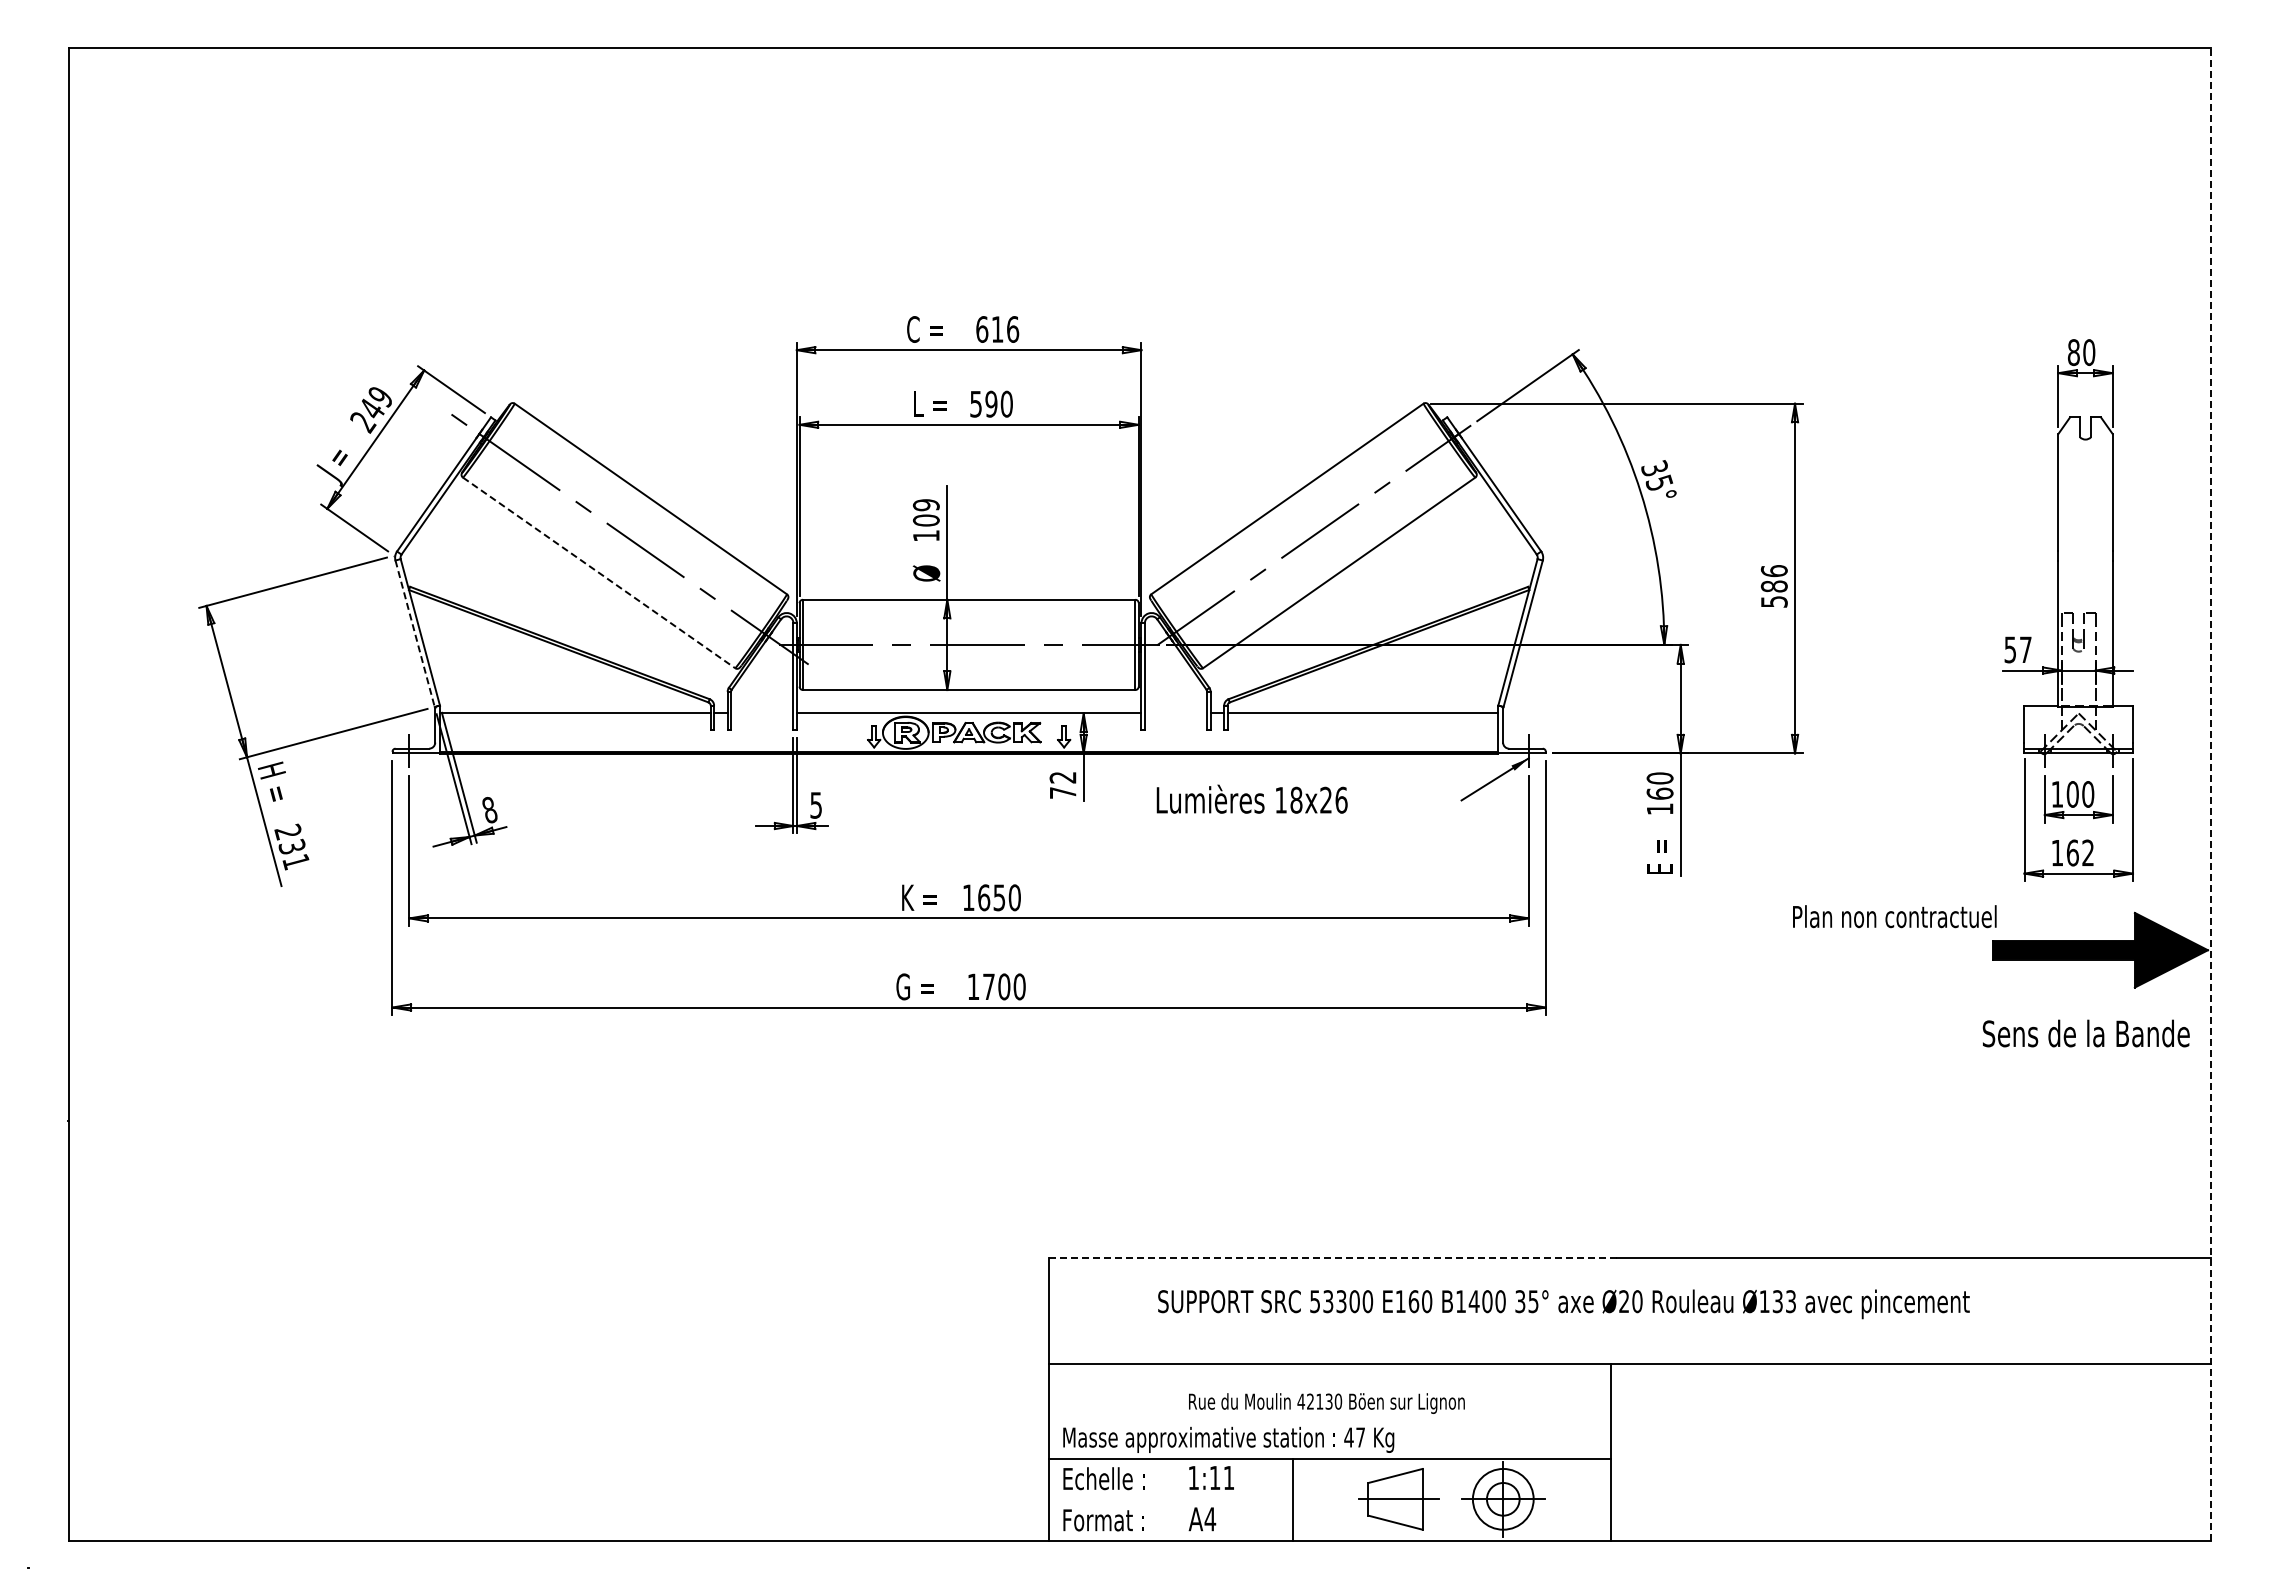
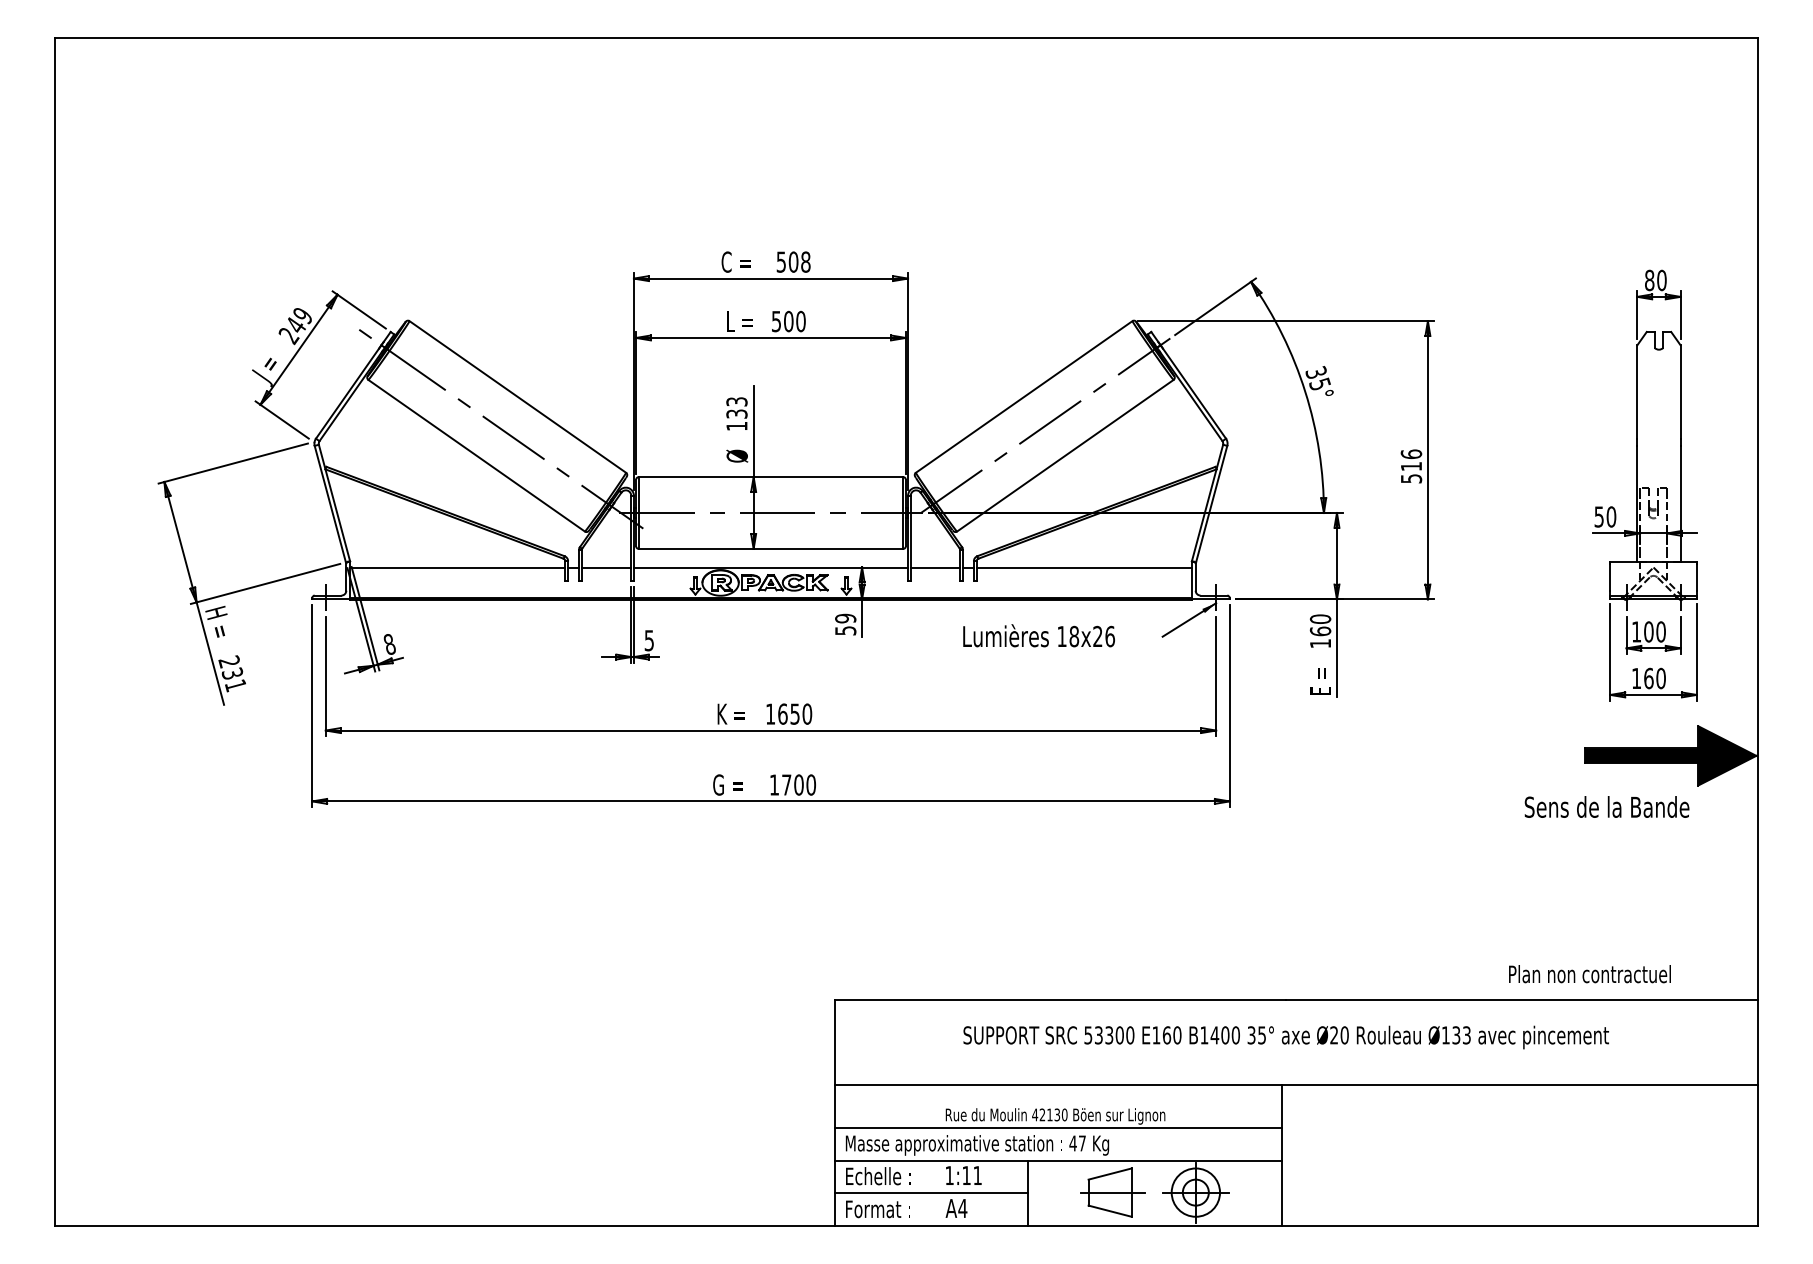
text: (997, 329) -> (793, 262), 616 -> 508
text: (991, 404) -> (788, 321), 590 -> 500
text: (925, 512) -> (736, 407), 109 -> 133
line: (599, 573) -> (476, 456), dashed -> solid
text: (1773, 586) -> (1410, 466), 586 -> 516
line: (415, 633) -> (330, 503), dashed -> solid
text: (2025, 649) -> (1611, 516), 57 -> 50
line: (762, 713) -> (606, 567), added
line: (1175, 713) -> (935, 567), added
text: (1062, 784) -> (845, 624), 72 -> 59
line: (2210, 794) -> (1758, 632), dashed -> solid
text: (1251, 798) -> (1038, 635), moved
text: (2088, 852) -> (1661, 678), 162 -> 160
text: (1894, 916) -> (1589, 974), moved
text: (2085, 1033) -> (1606, 806), moved
line: (1333, 1257) -> (1060, 1000), dashed -> solid
text: (1563, 1304) -> (1285, 1037), moved
line: (1330, 1418) -> (1058, 1128), added
line: (1170, 1500) -> (931, 1193), added

